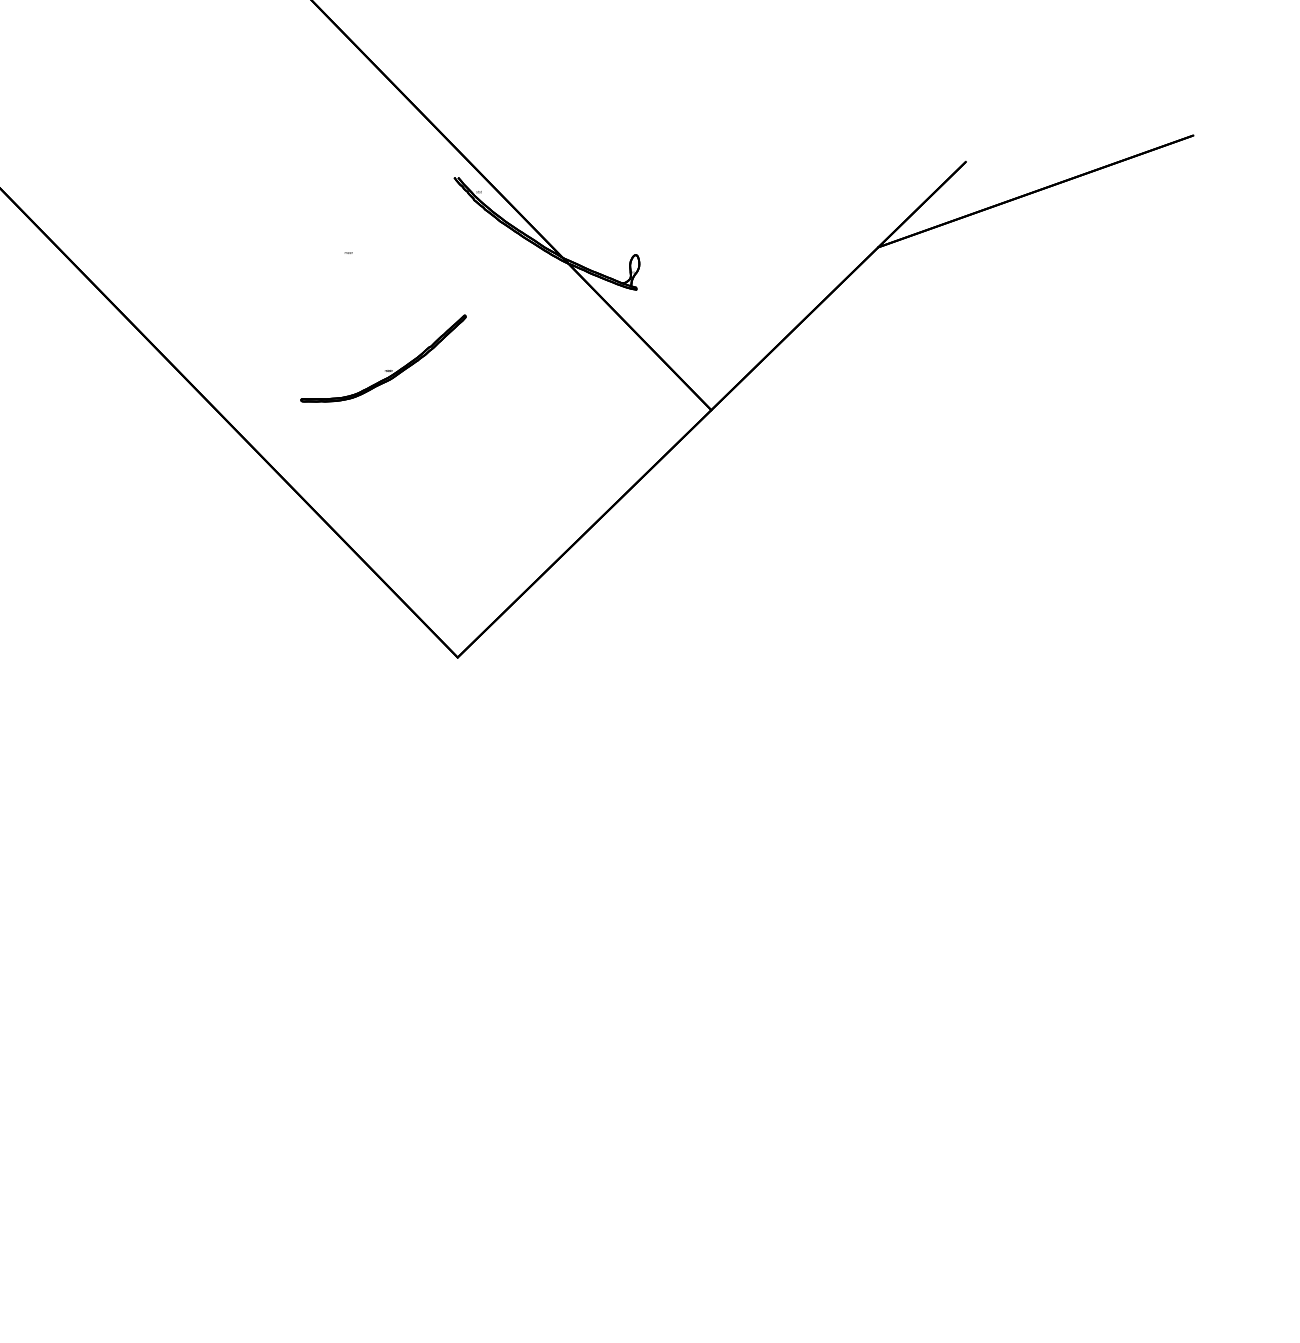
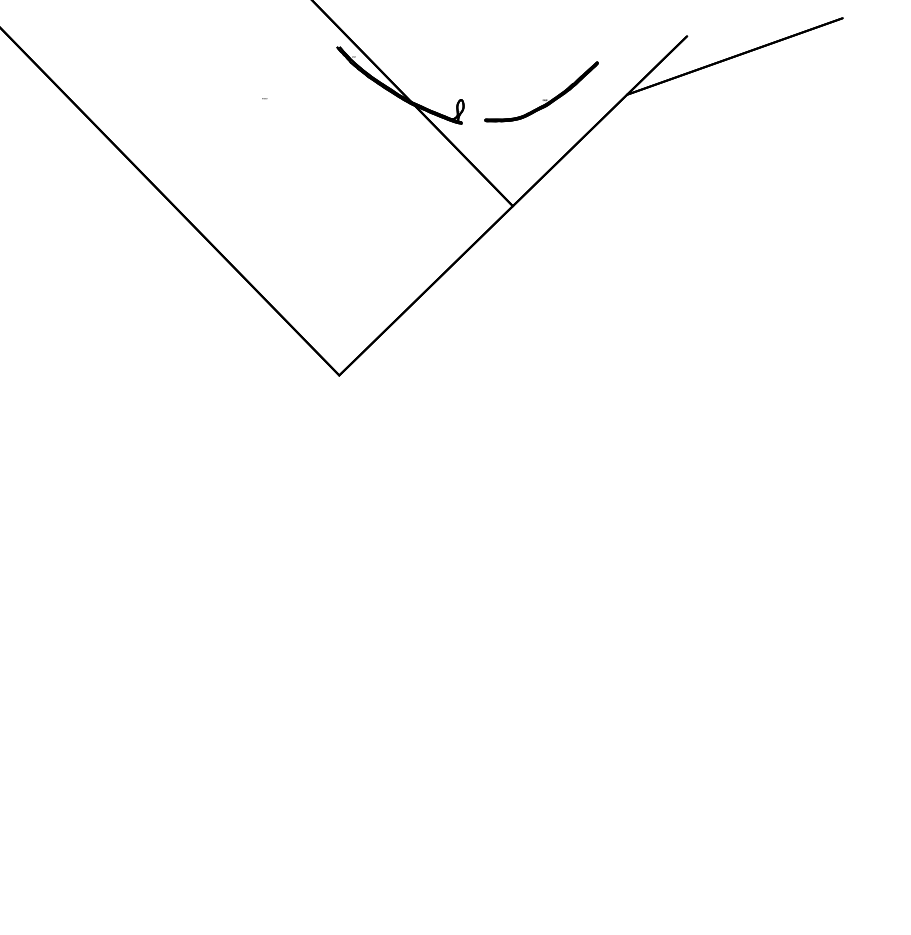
part: (386, 369) -> (543, 99), moved

